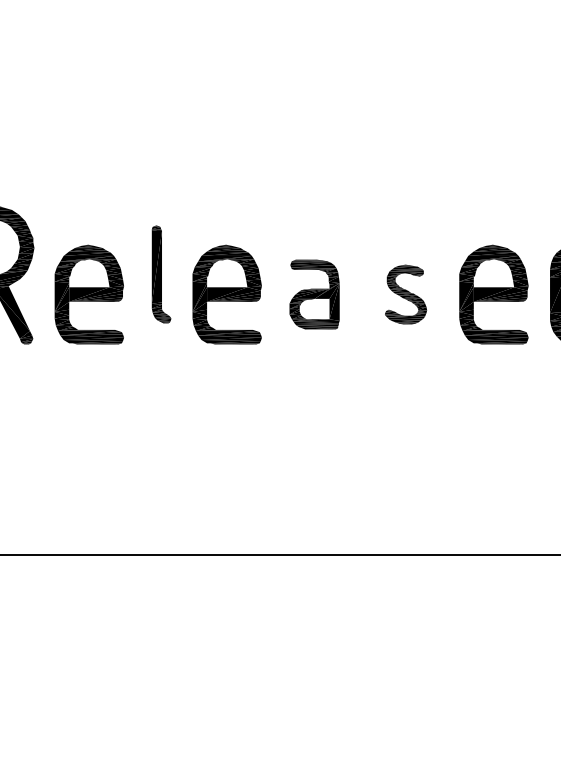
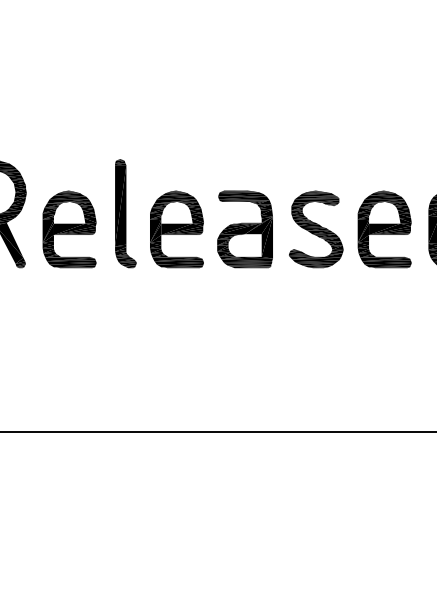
part: (161, 274) -> (125, 213), size x1.43
part: (314, 294) -> (244, 229), size x1.43
part: (405, 294) -> (315, 229), size x1.67

